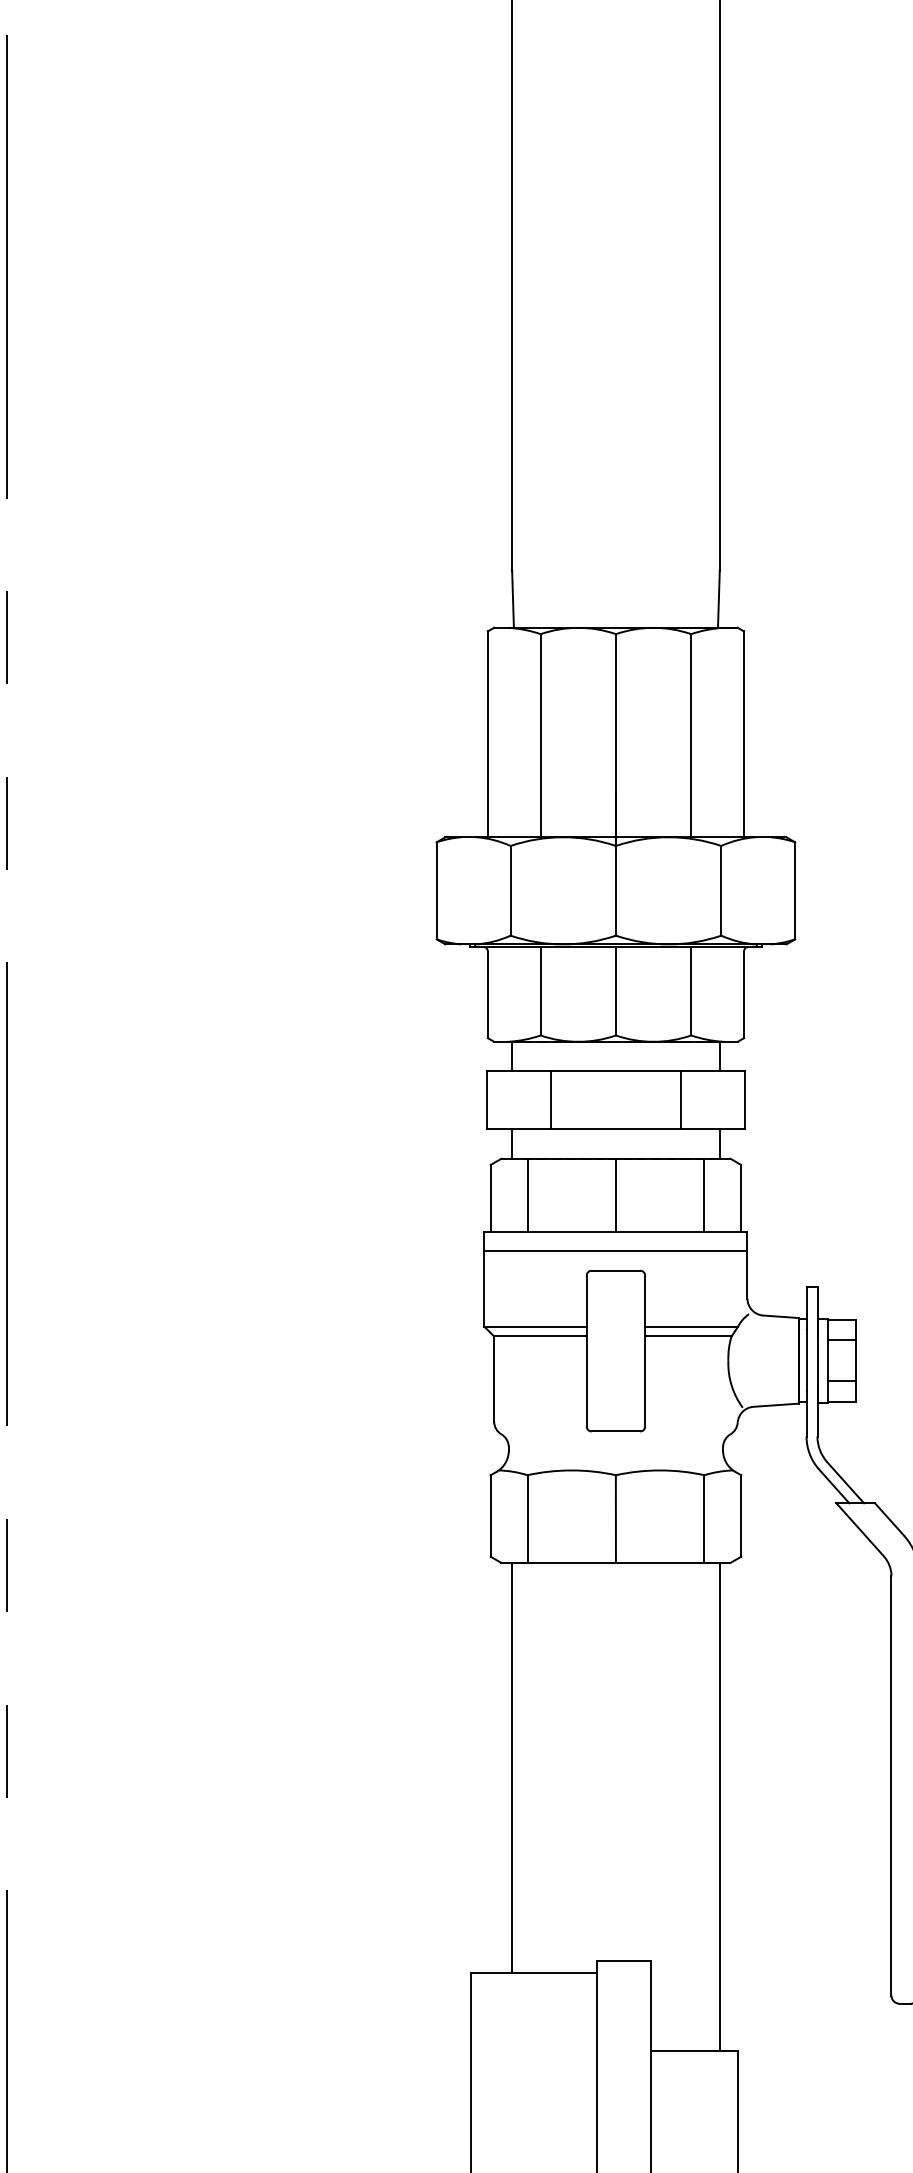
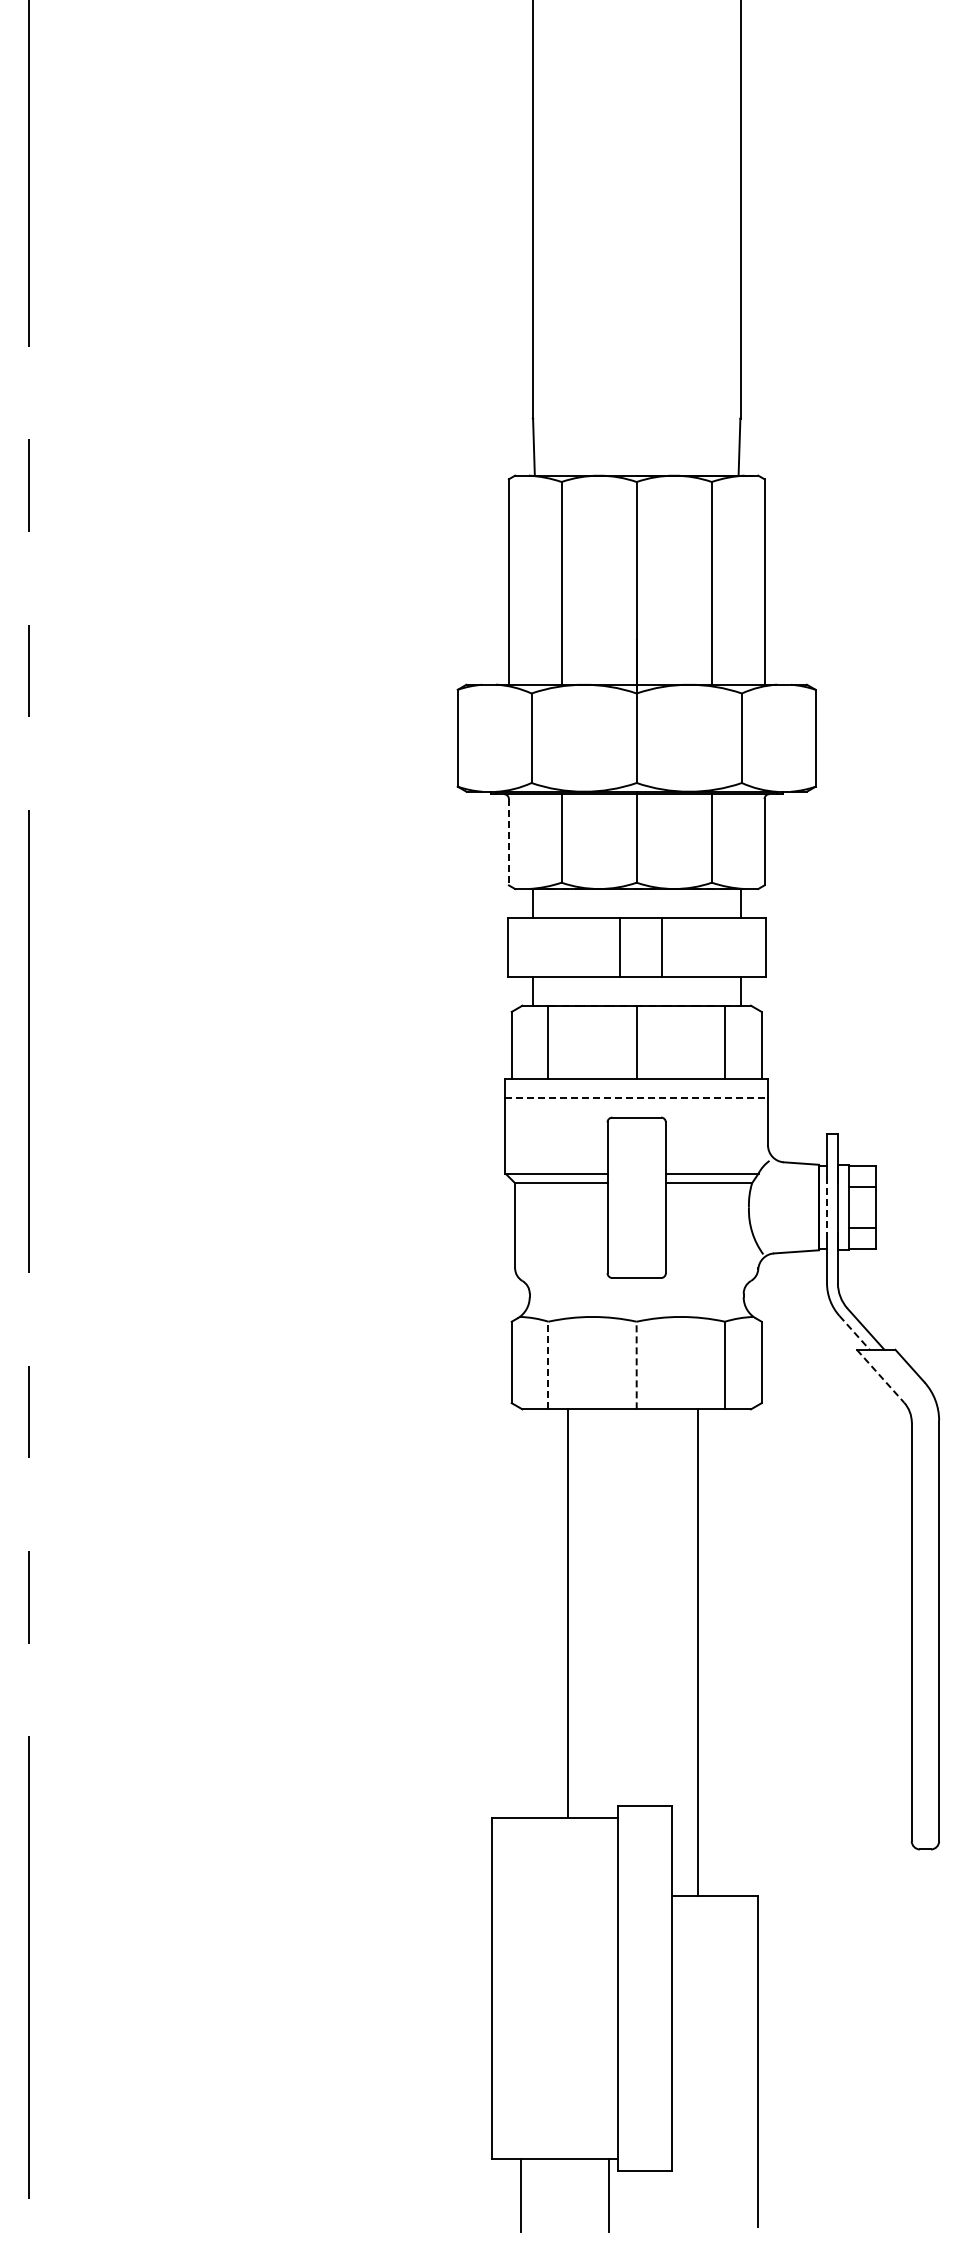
line: (487, 995) -> (508, 842), solid -> dashed
line: (551, 1100) -> (620, 947), moved
line: (680, 1100) -> (662, 947), moved
line: (616, 1251) -> (637, 1098), solid -> dashed
line: (807, 1361) -> (827, 1208), solid -> dashed
line: (834, 1486) -> (854, 1332), solid -> dashed
line: (527, 1519) -> (548, 1365), solid -> dashed
line: (615, 1519) -> (636, 1365), solid -> dashed
line: (860, 1530) -> (880, 1376), solid -> dashed
line: (511, 1767) -> (567, 1613), moved
line: (719, 1806) -> (697, 1652), moved

